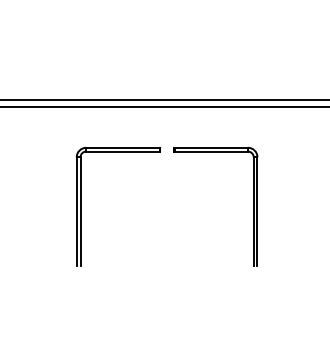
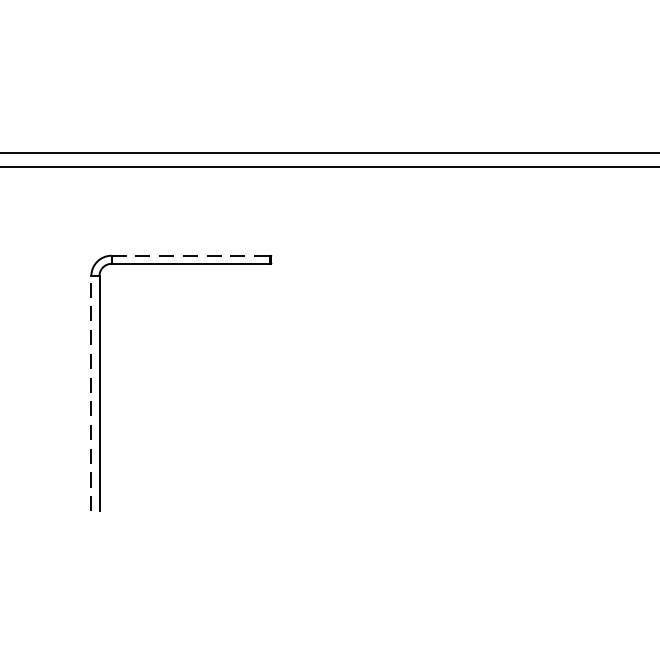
line: (122, 147) -> (189, 255), solid -> dashed
part: (253, 206) -> (472, 382), removed
line: (76, 211) -> (90, 393), solid -> dashed

